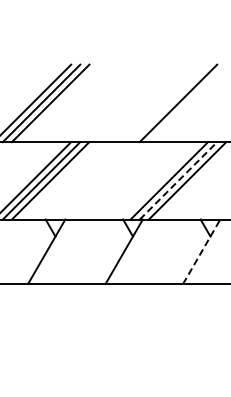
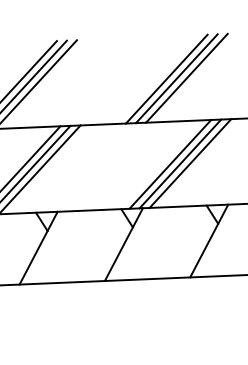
line: (169, 103) -> (166, 79), added
line: (187, 103) -> (186, 78), added
line: (178, 180) -> (180, 163), dashed -> solid
line: (201, 251) -> (209, 240), dashed -> solid

